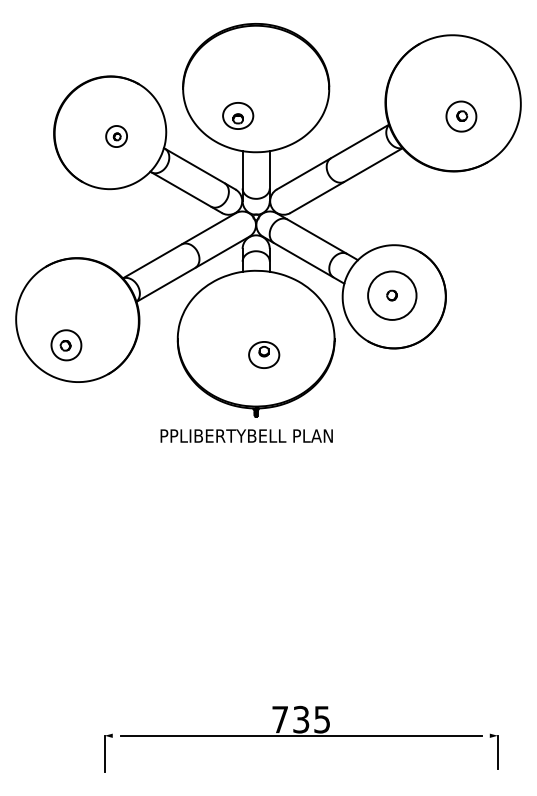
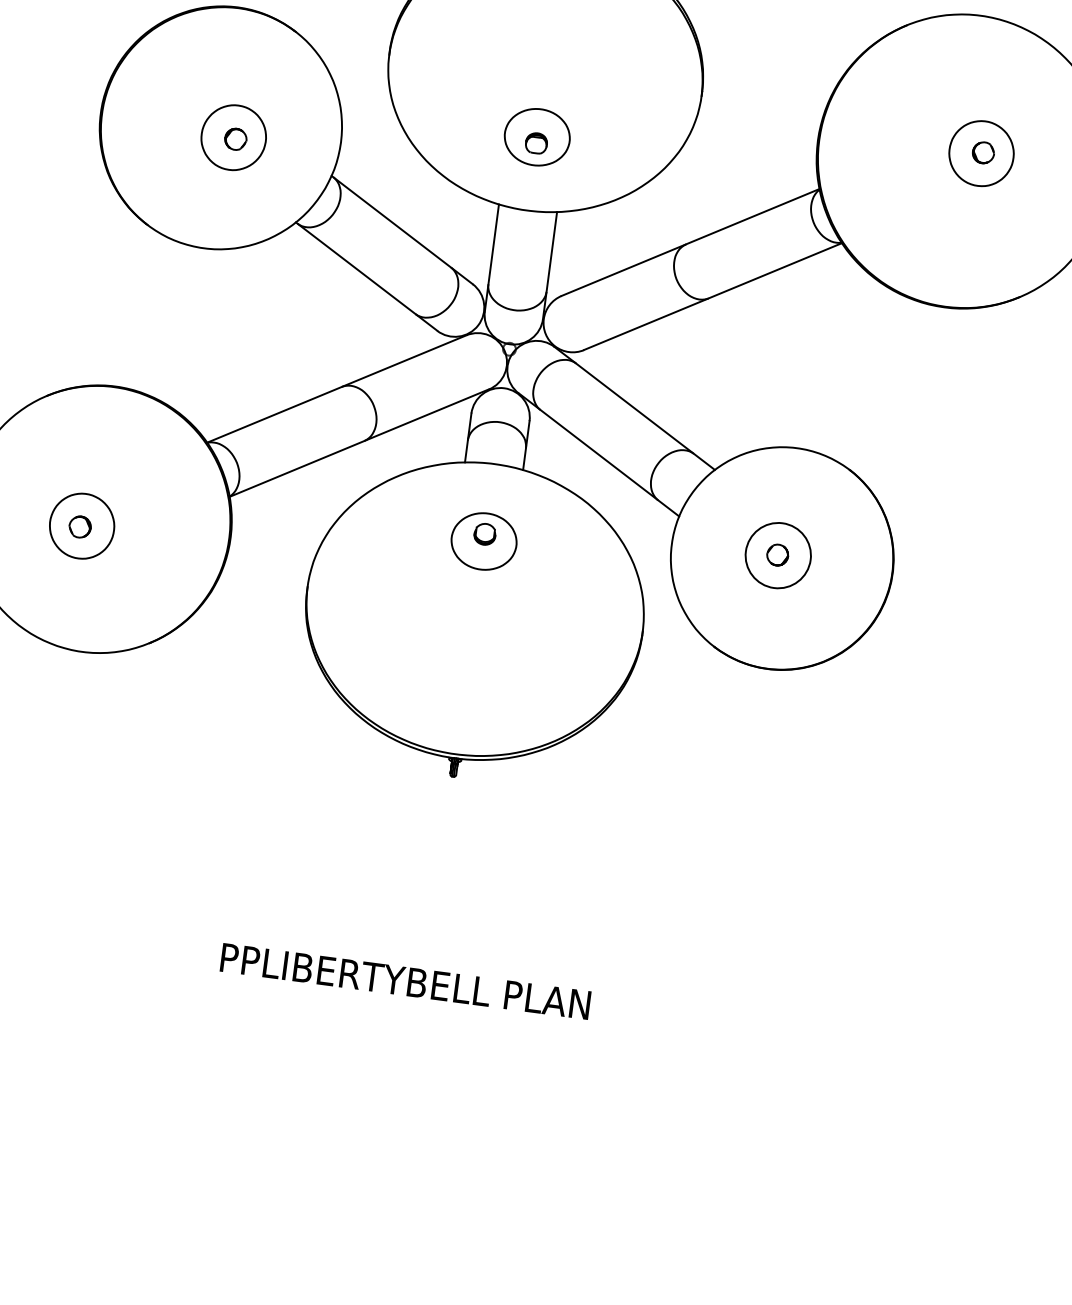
part: (238, 115) -> (538, 136), moved
part: (461, 116) -> (981, 153), moved
part: (116, 136) -> (233, 137), size x1.43
circle: (392, 295) -> (778, 555), size x0.62
part: (66, 345) -> (82, 526), moved
part: (264, 354) -> (484, 540), moved
text: (246, 435) -> (405, 980), moved

